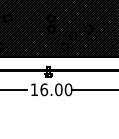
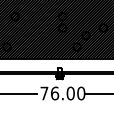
text: (33, 89) -> (43, 93), 16.00 -> 76.00

